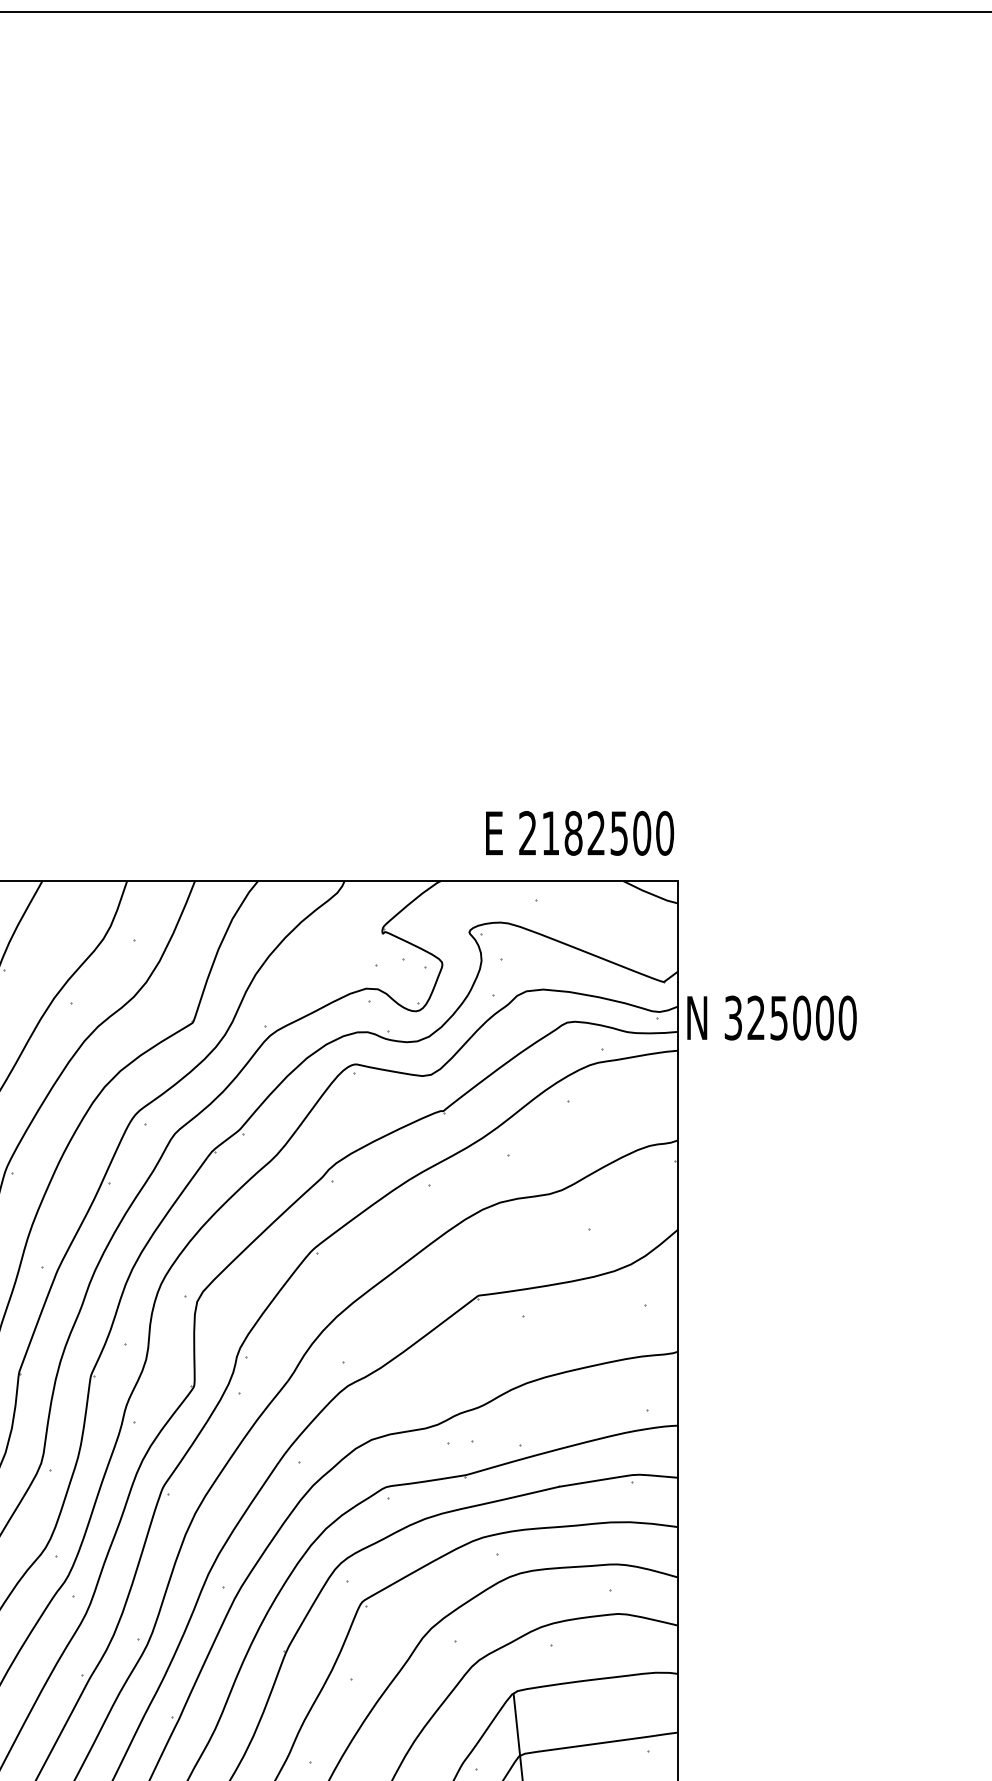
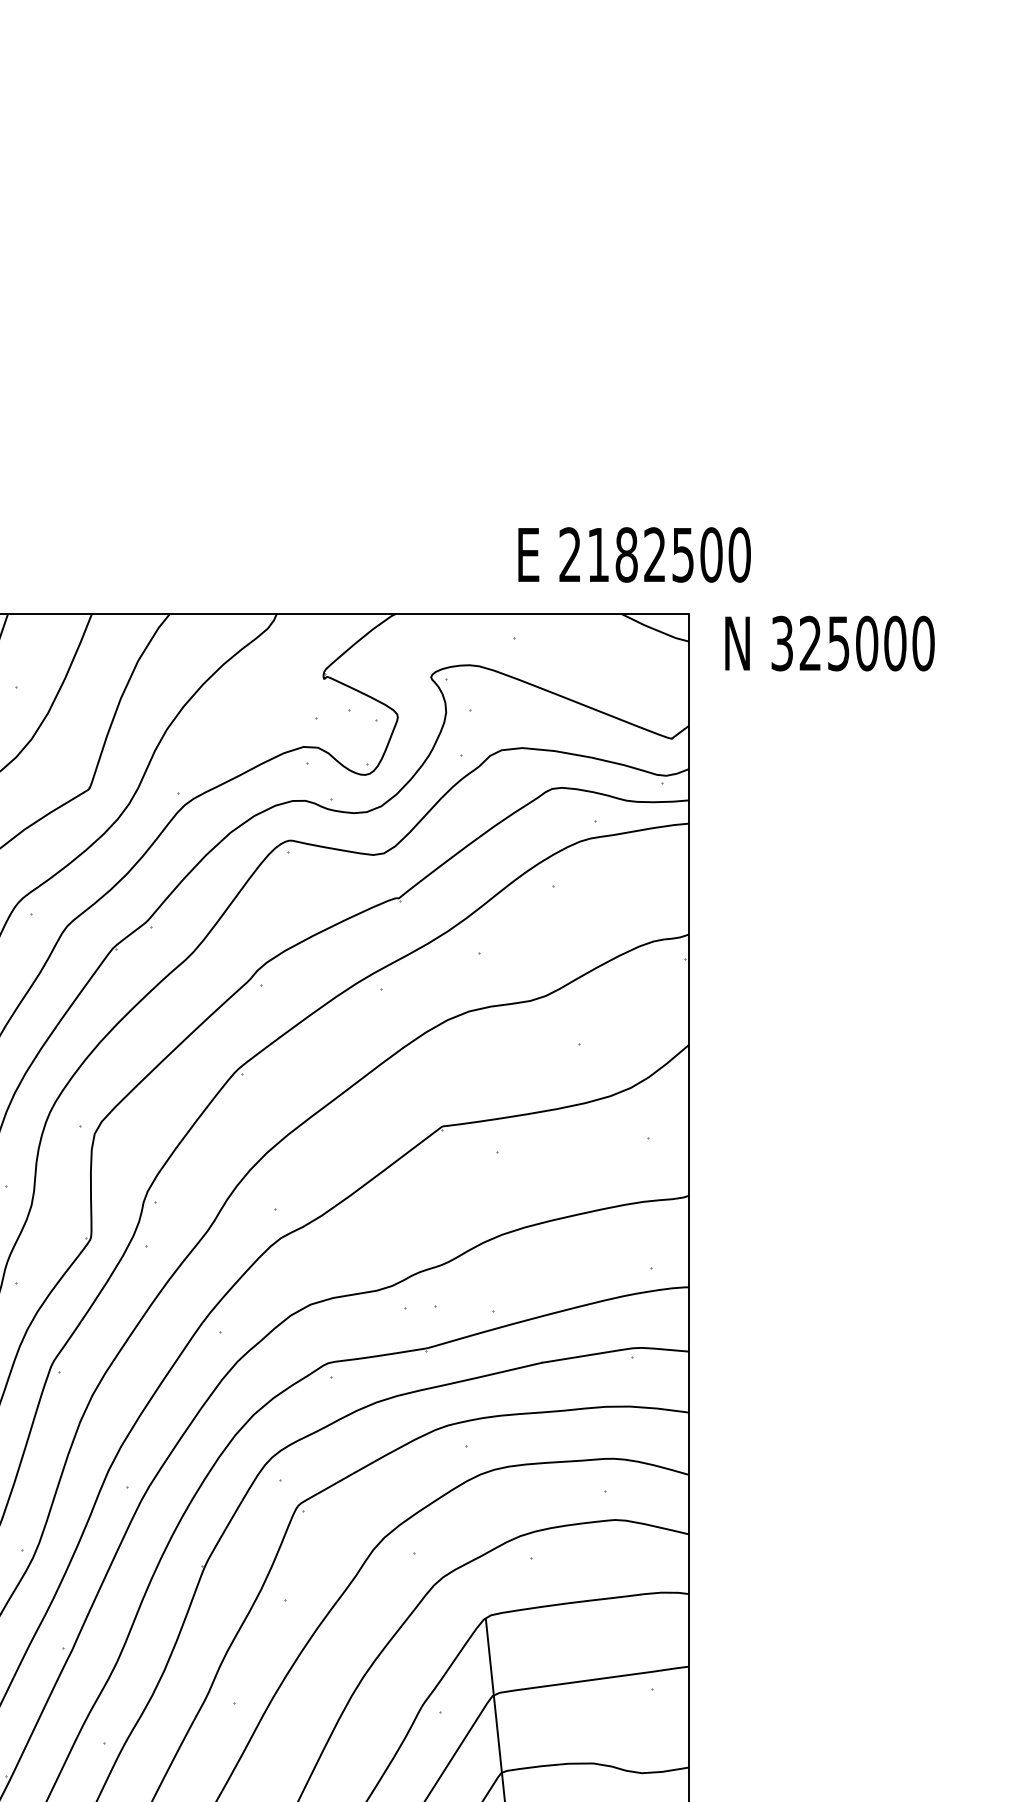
text: (580, 833) -> (635, 555), moved
text: (771, 1017) -> (829, 642), moved

